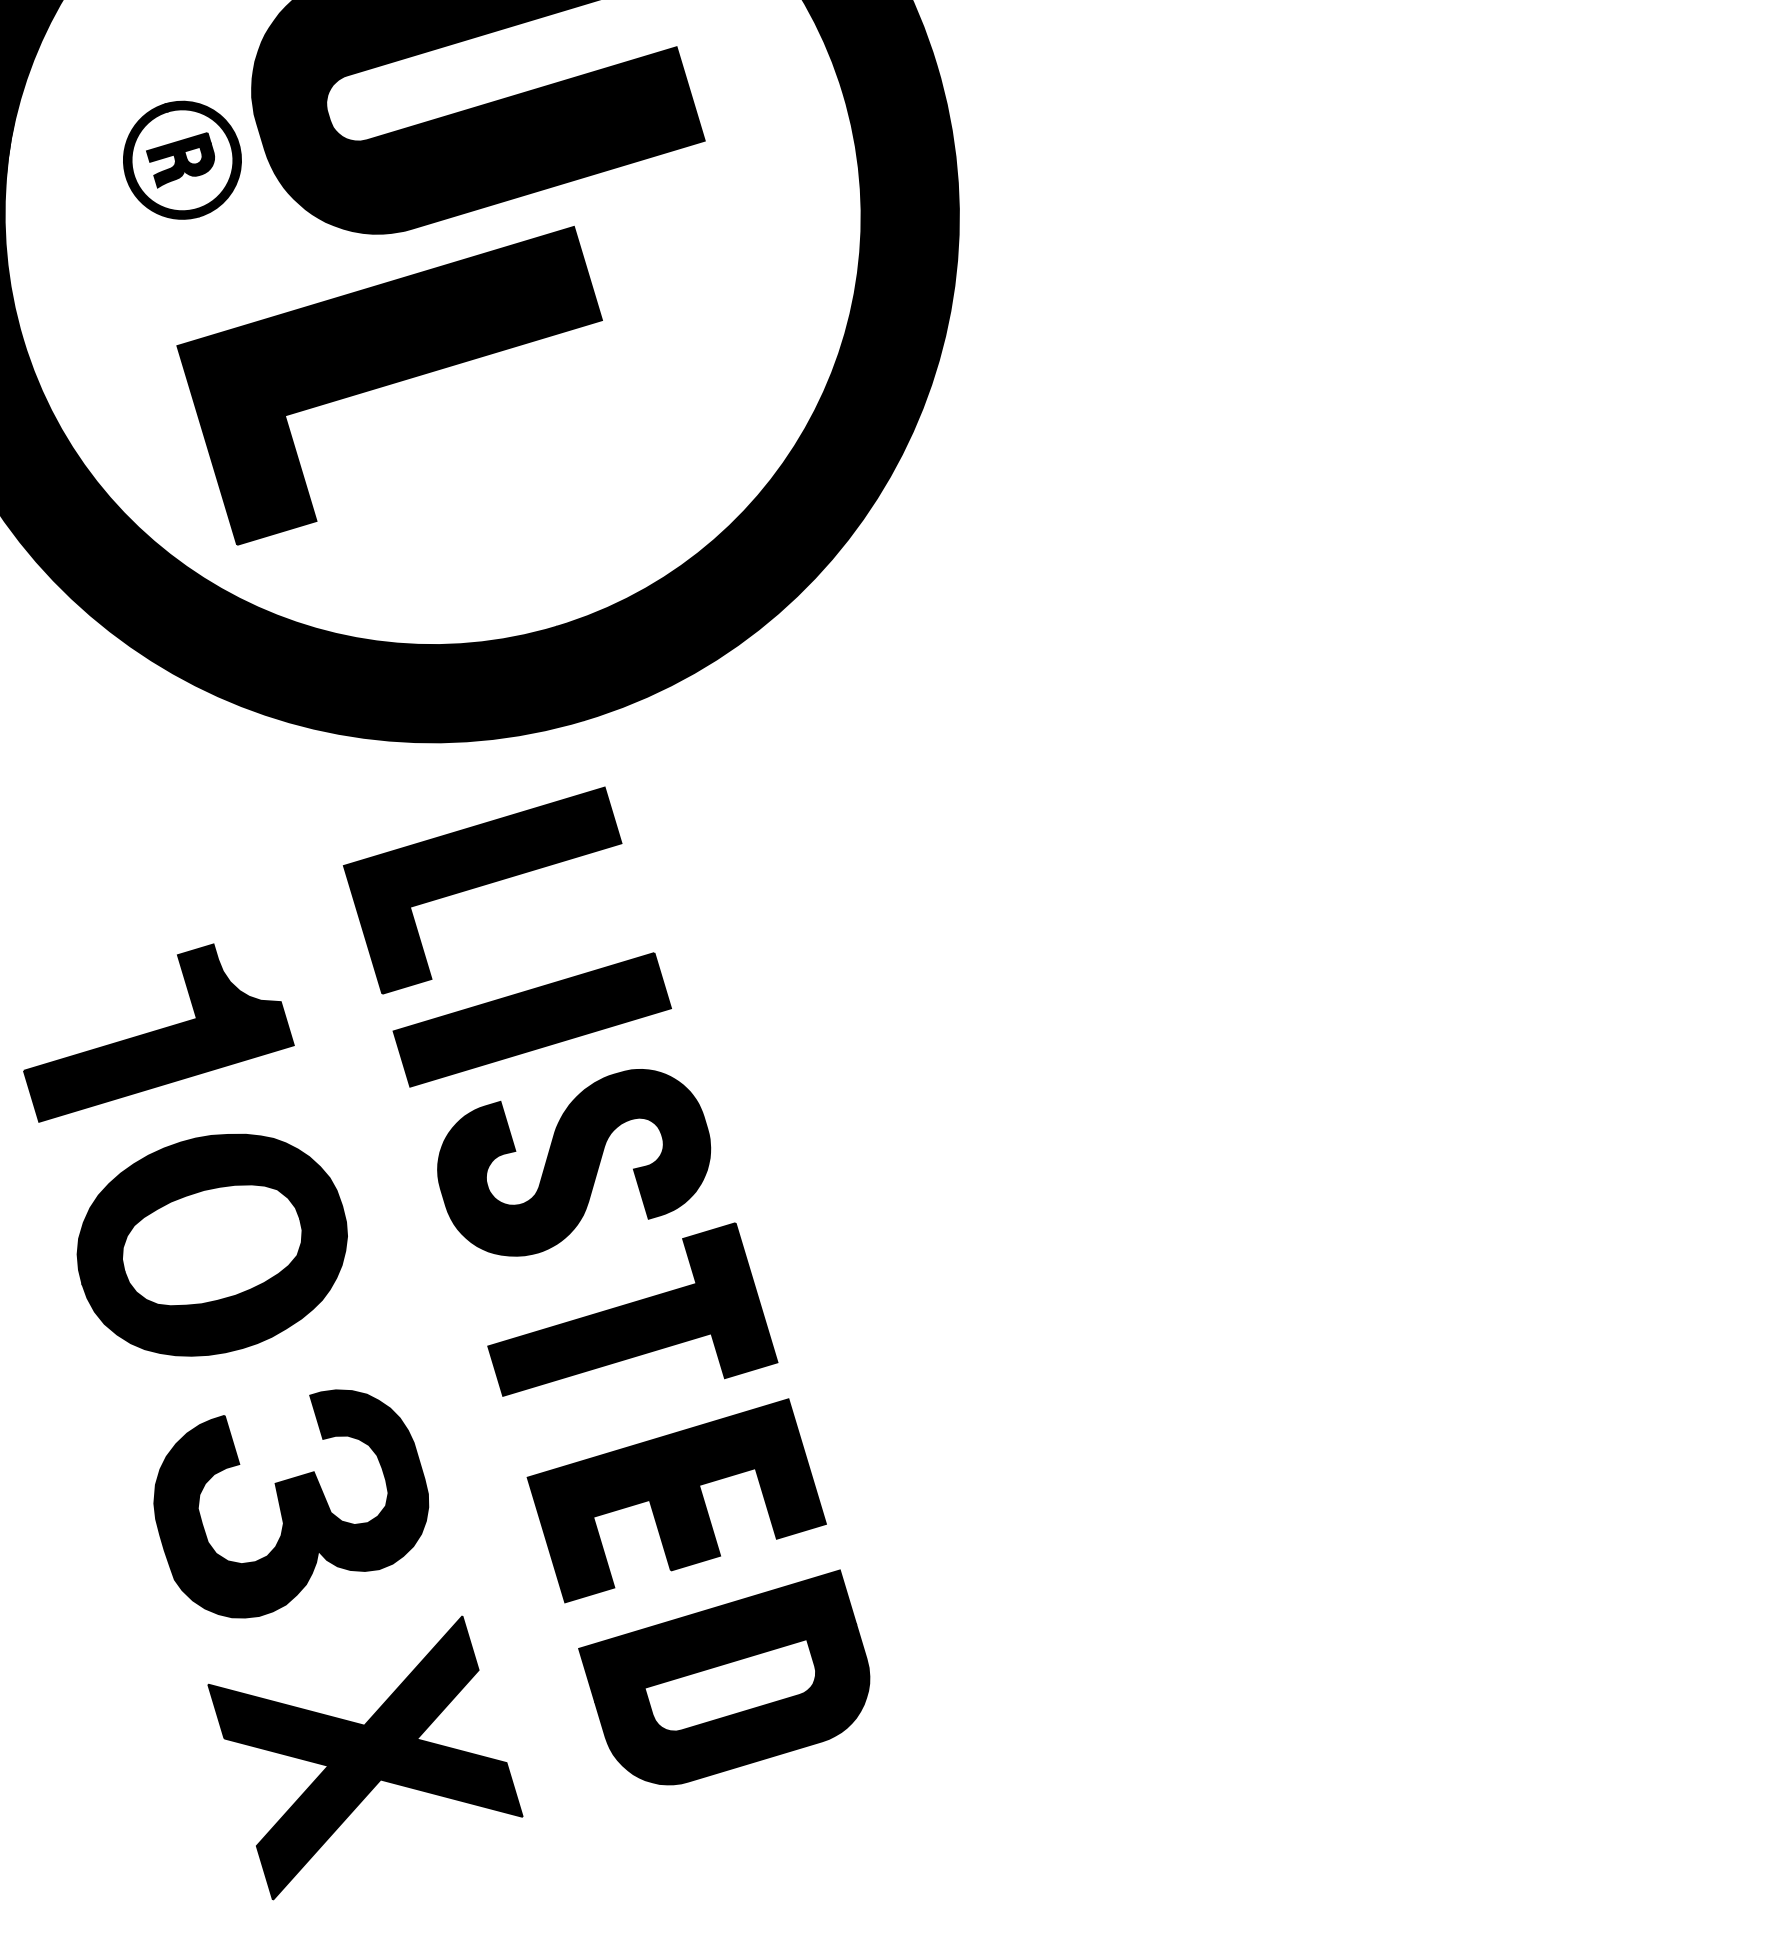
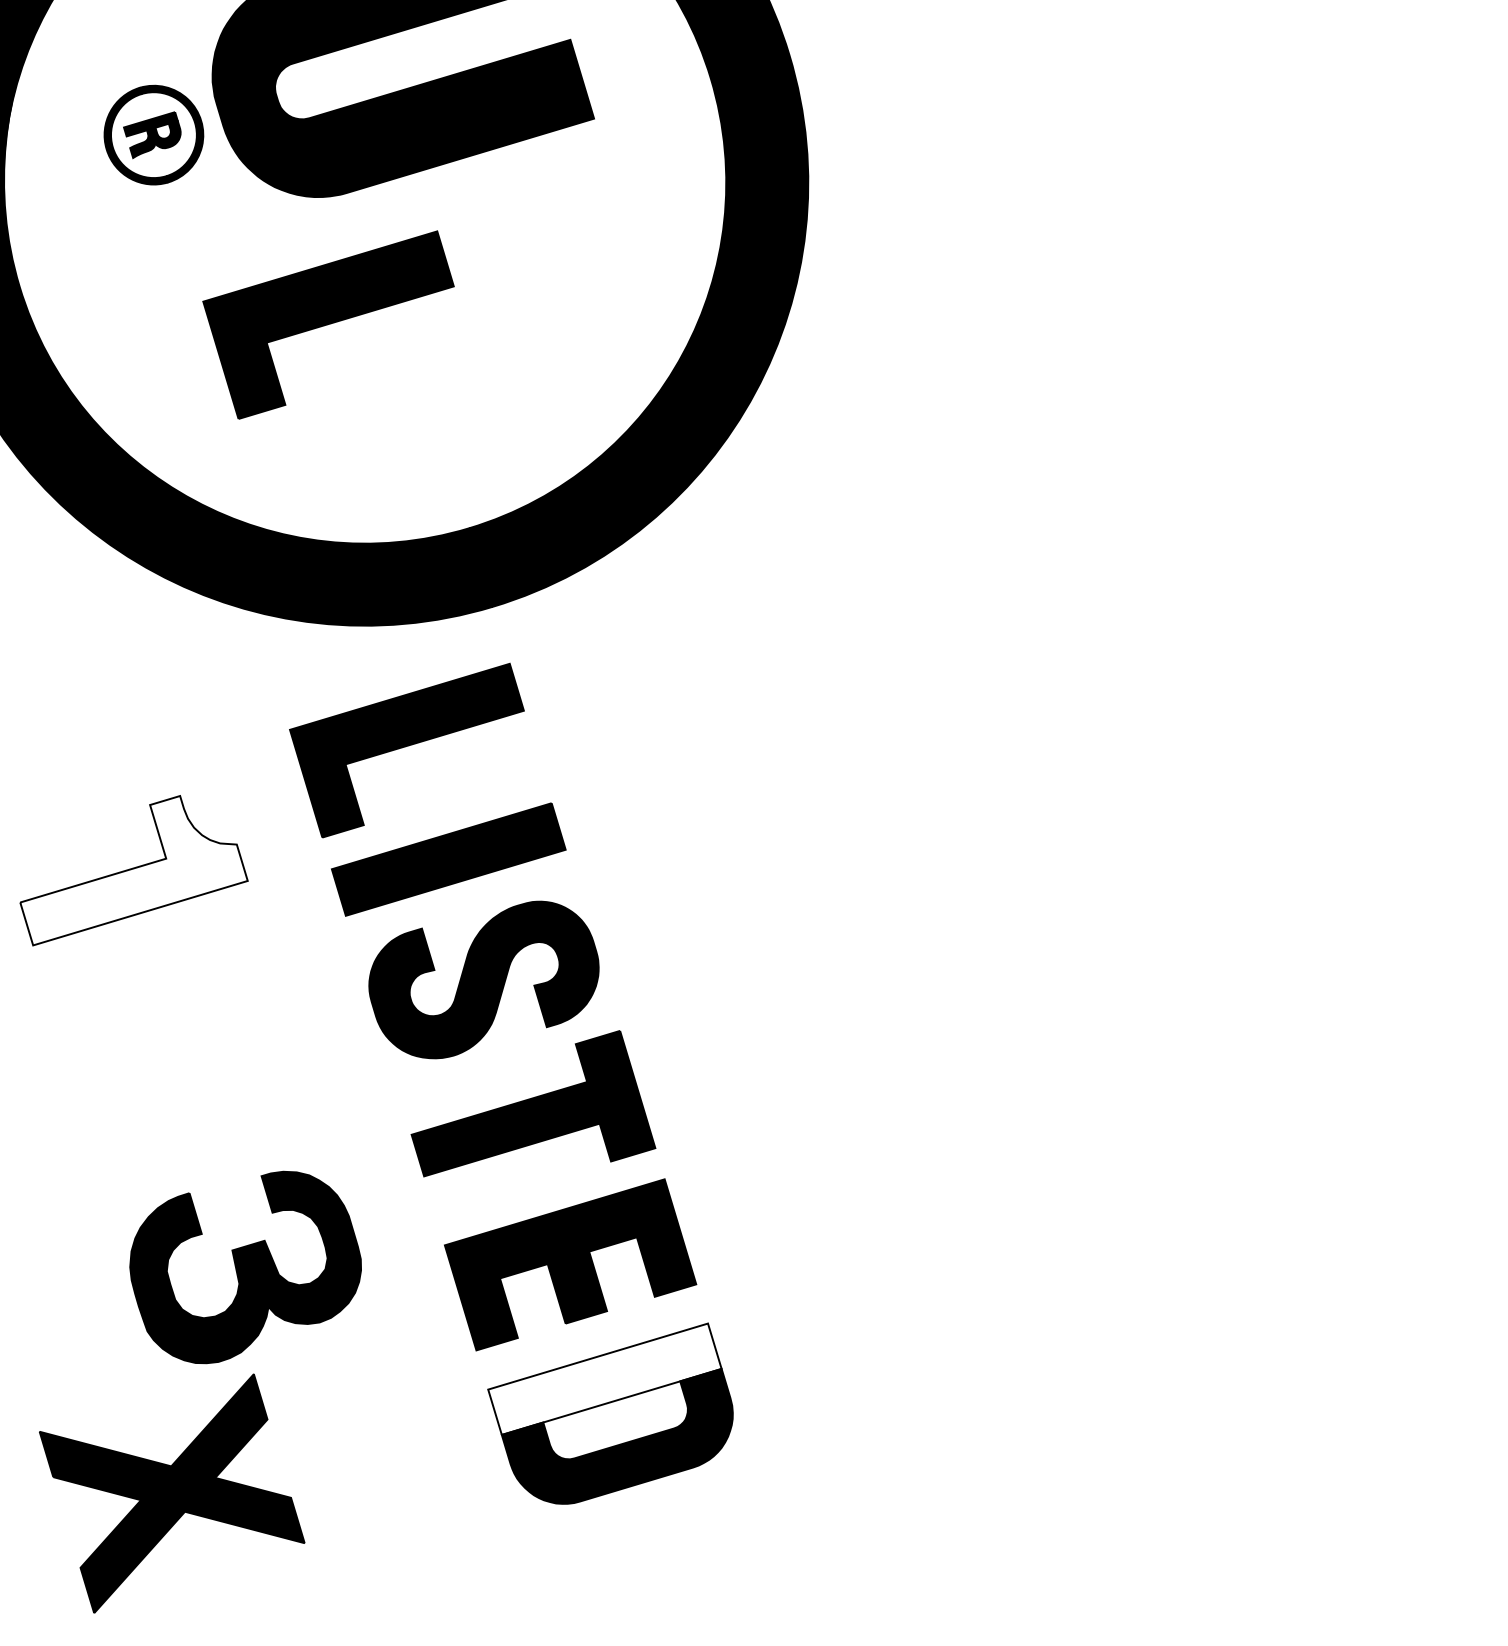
part: (389, 384) -> (328, 324), size x0.7
fill: (158, 1032) -> (133, 870), removed
part: (211, 1245) -> (178, 1049), removed
fill: (717, 1635) -> (604, 1378), removed
part: (365, 1757) -> (172, 1493), moved

